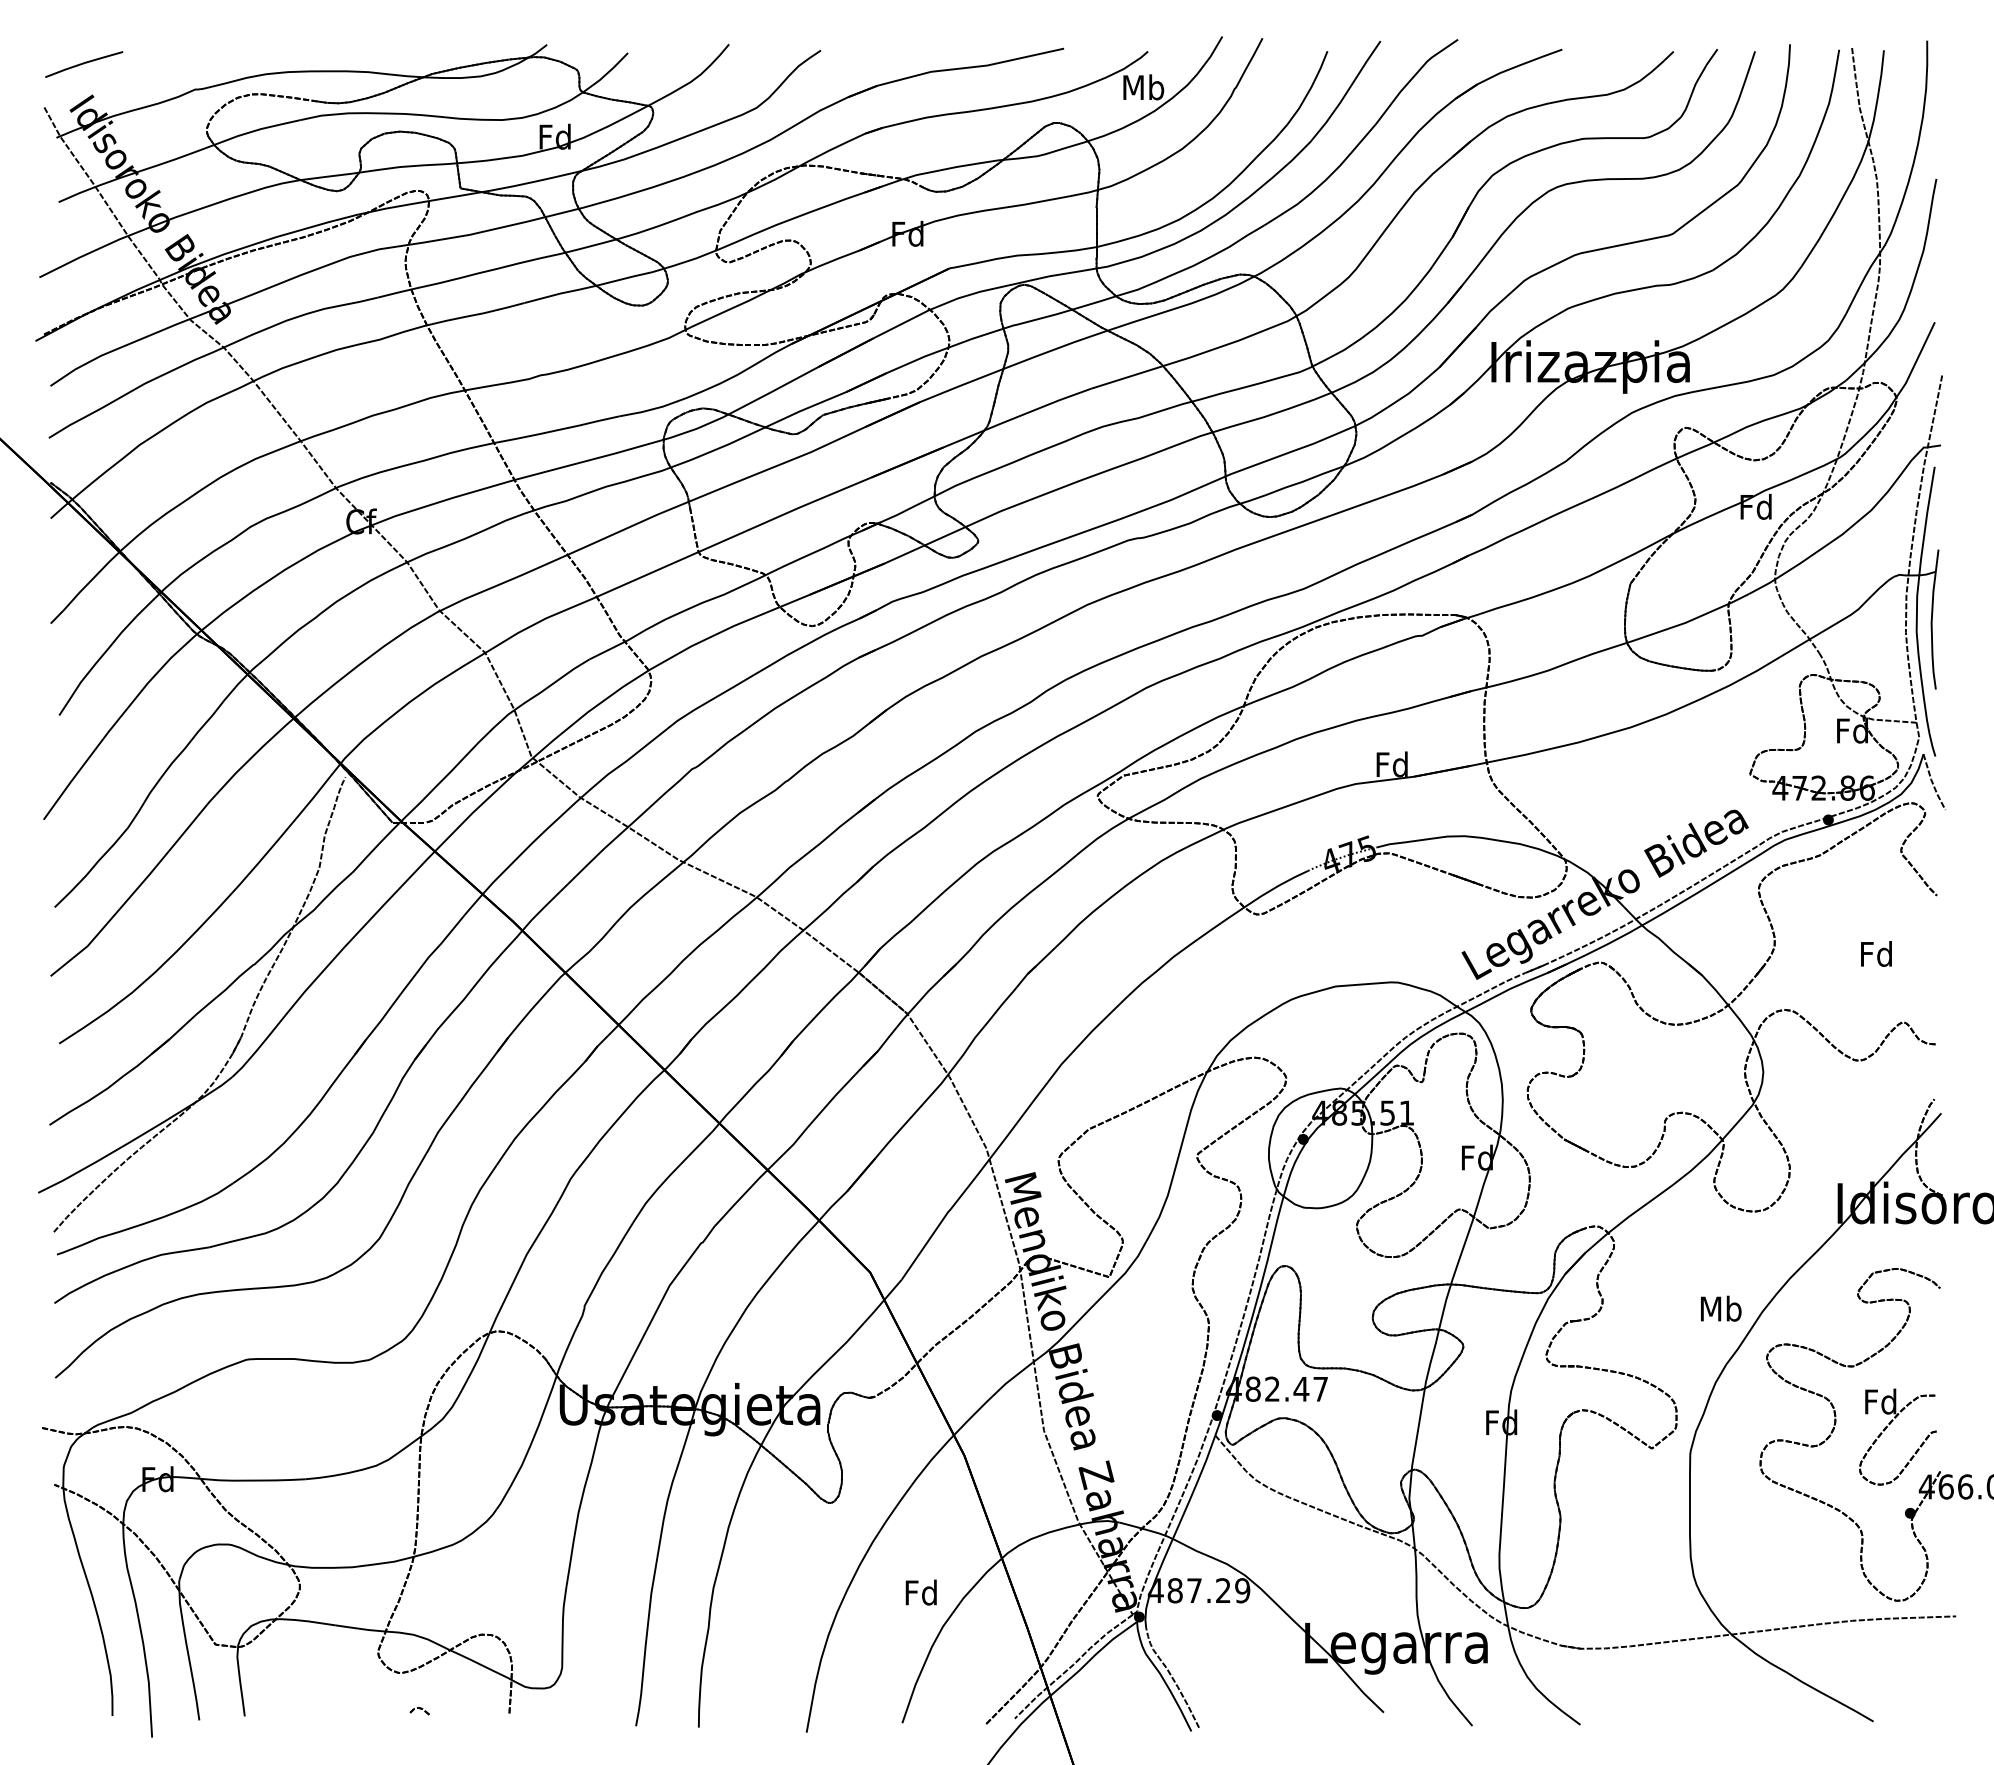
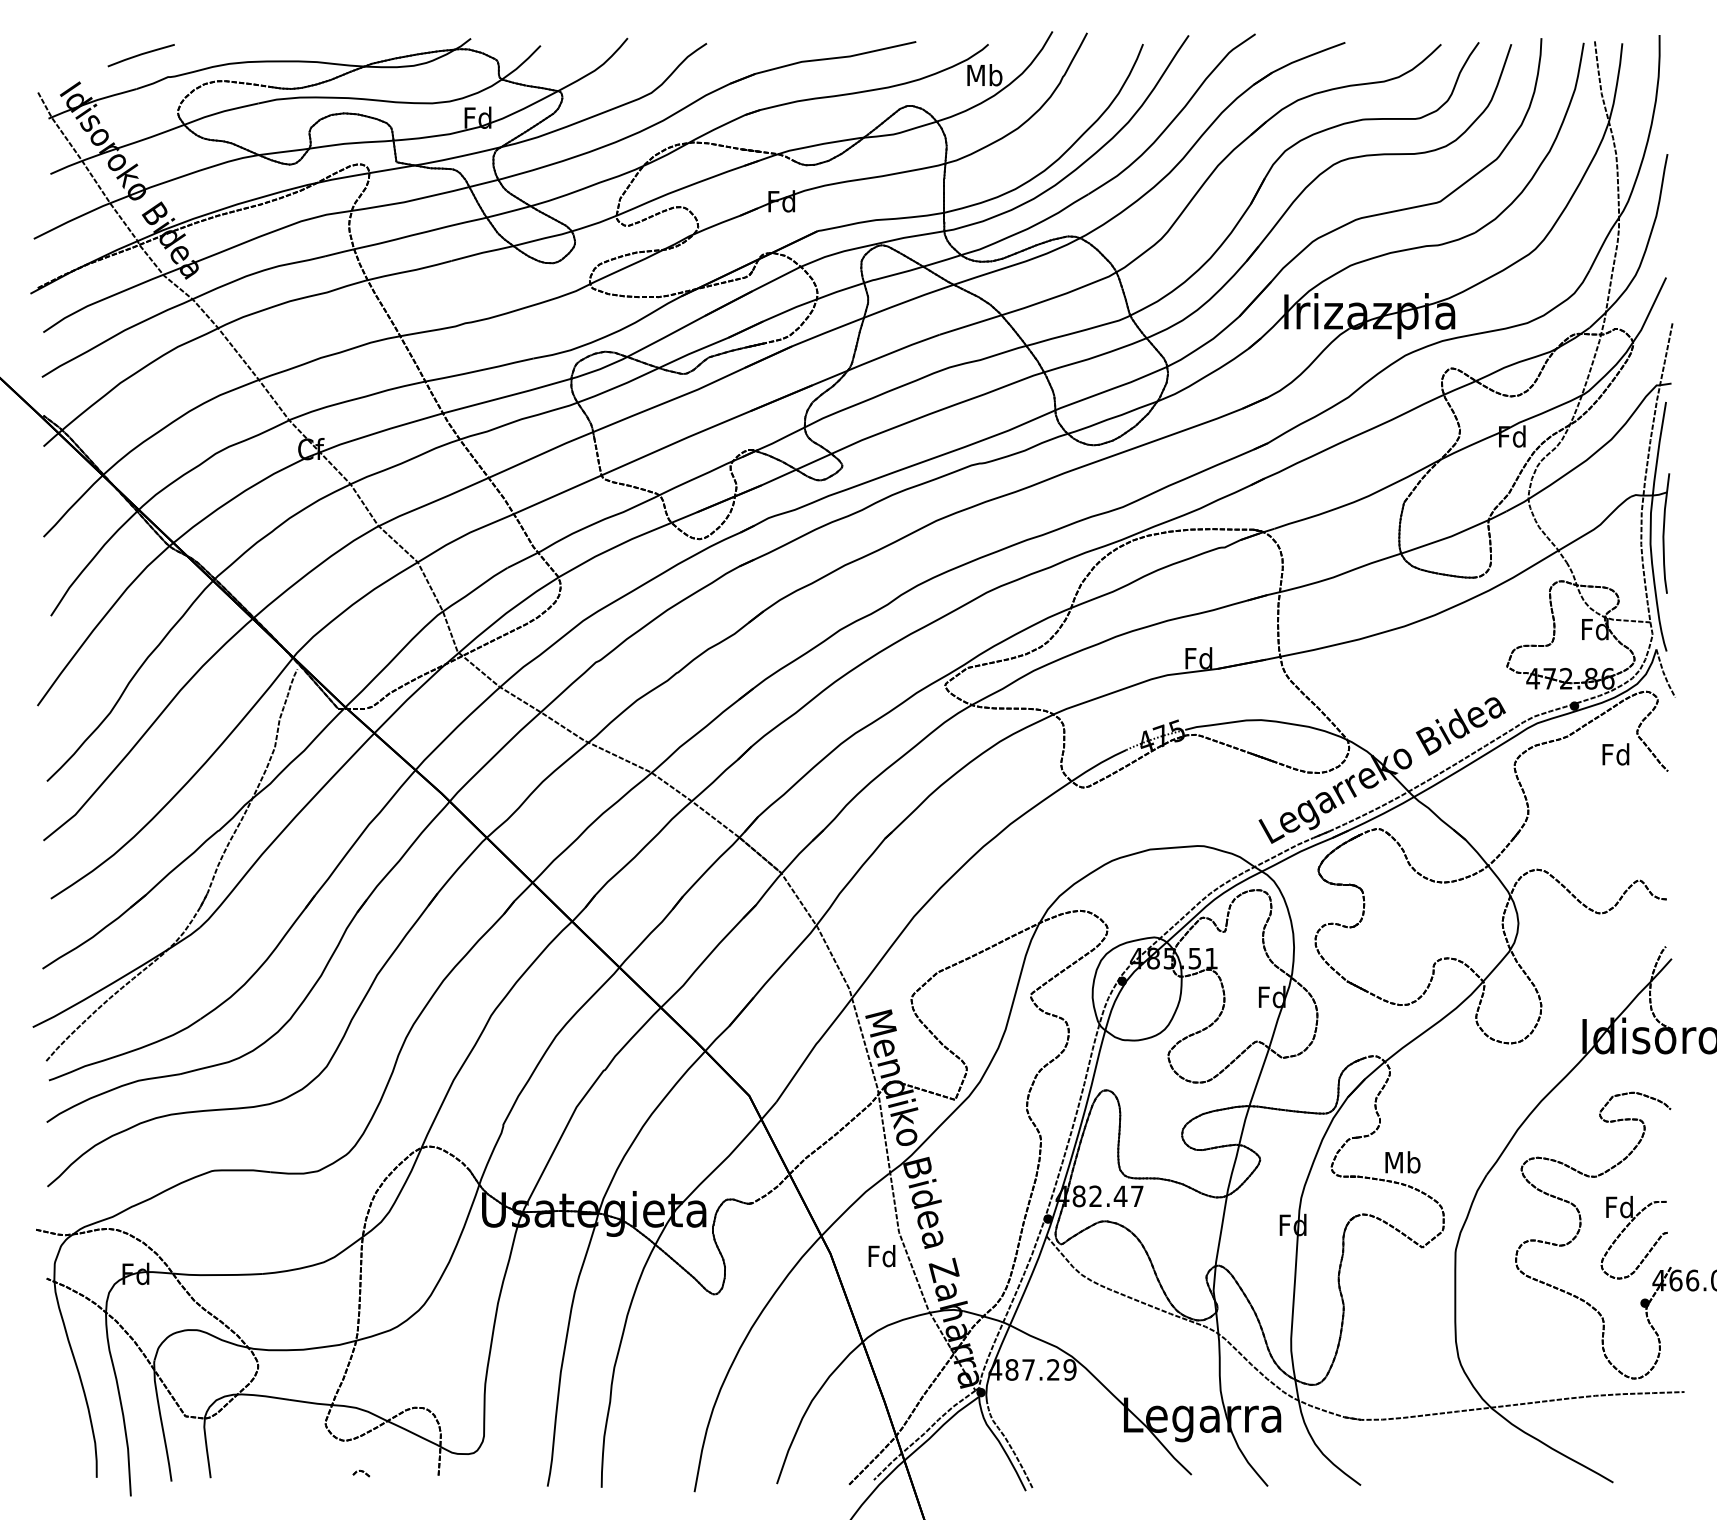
line: (84, 63) -> (141, 54), moved
text: (1876, 953) -> (1615, 753), moved
text: (1721, 1308) -> (1403, 1162), moved
text: (920, 1592) -> (881, 1256), moved

